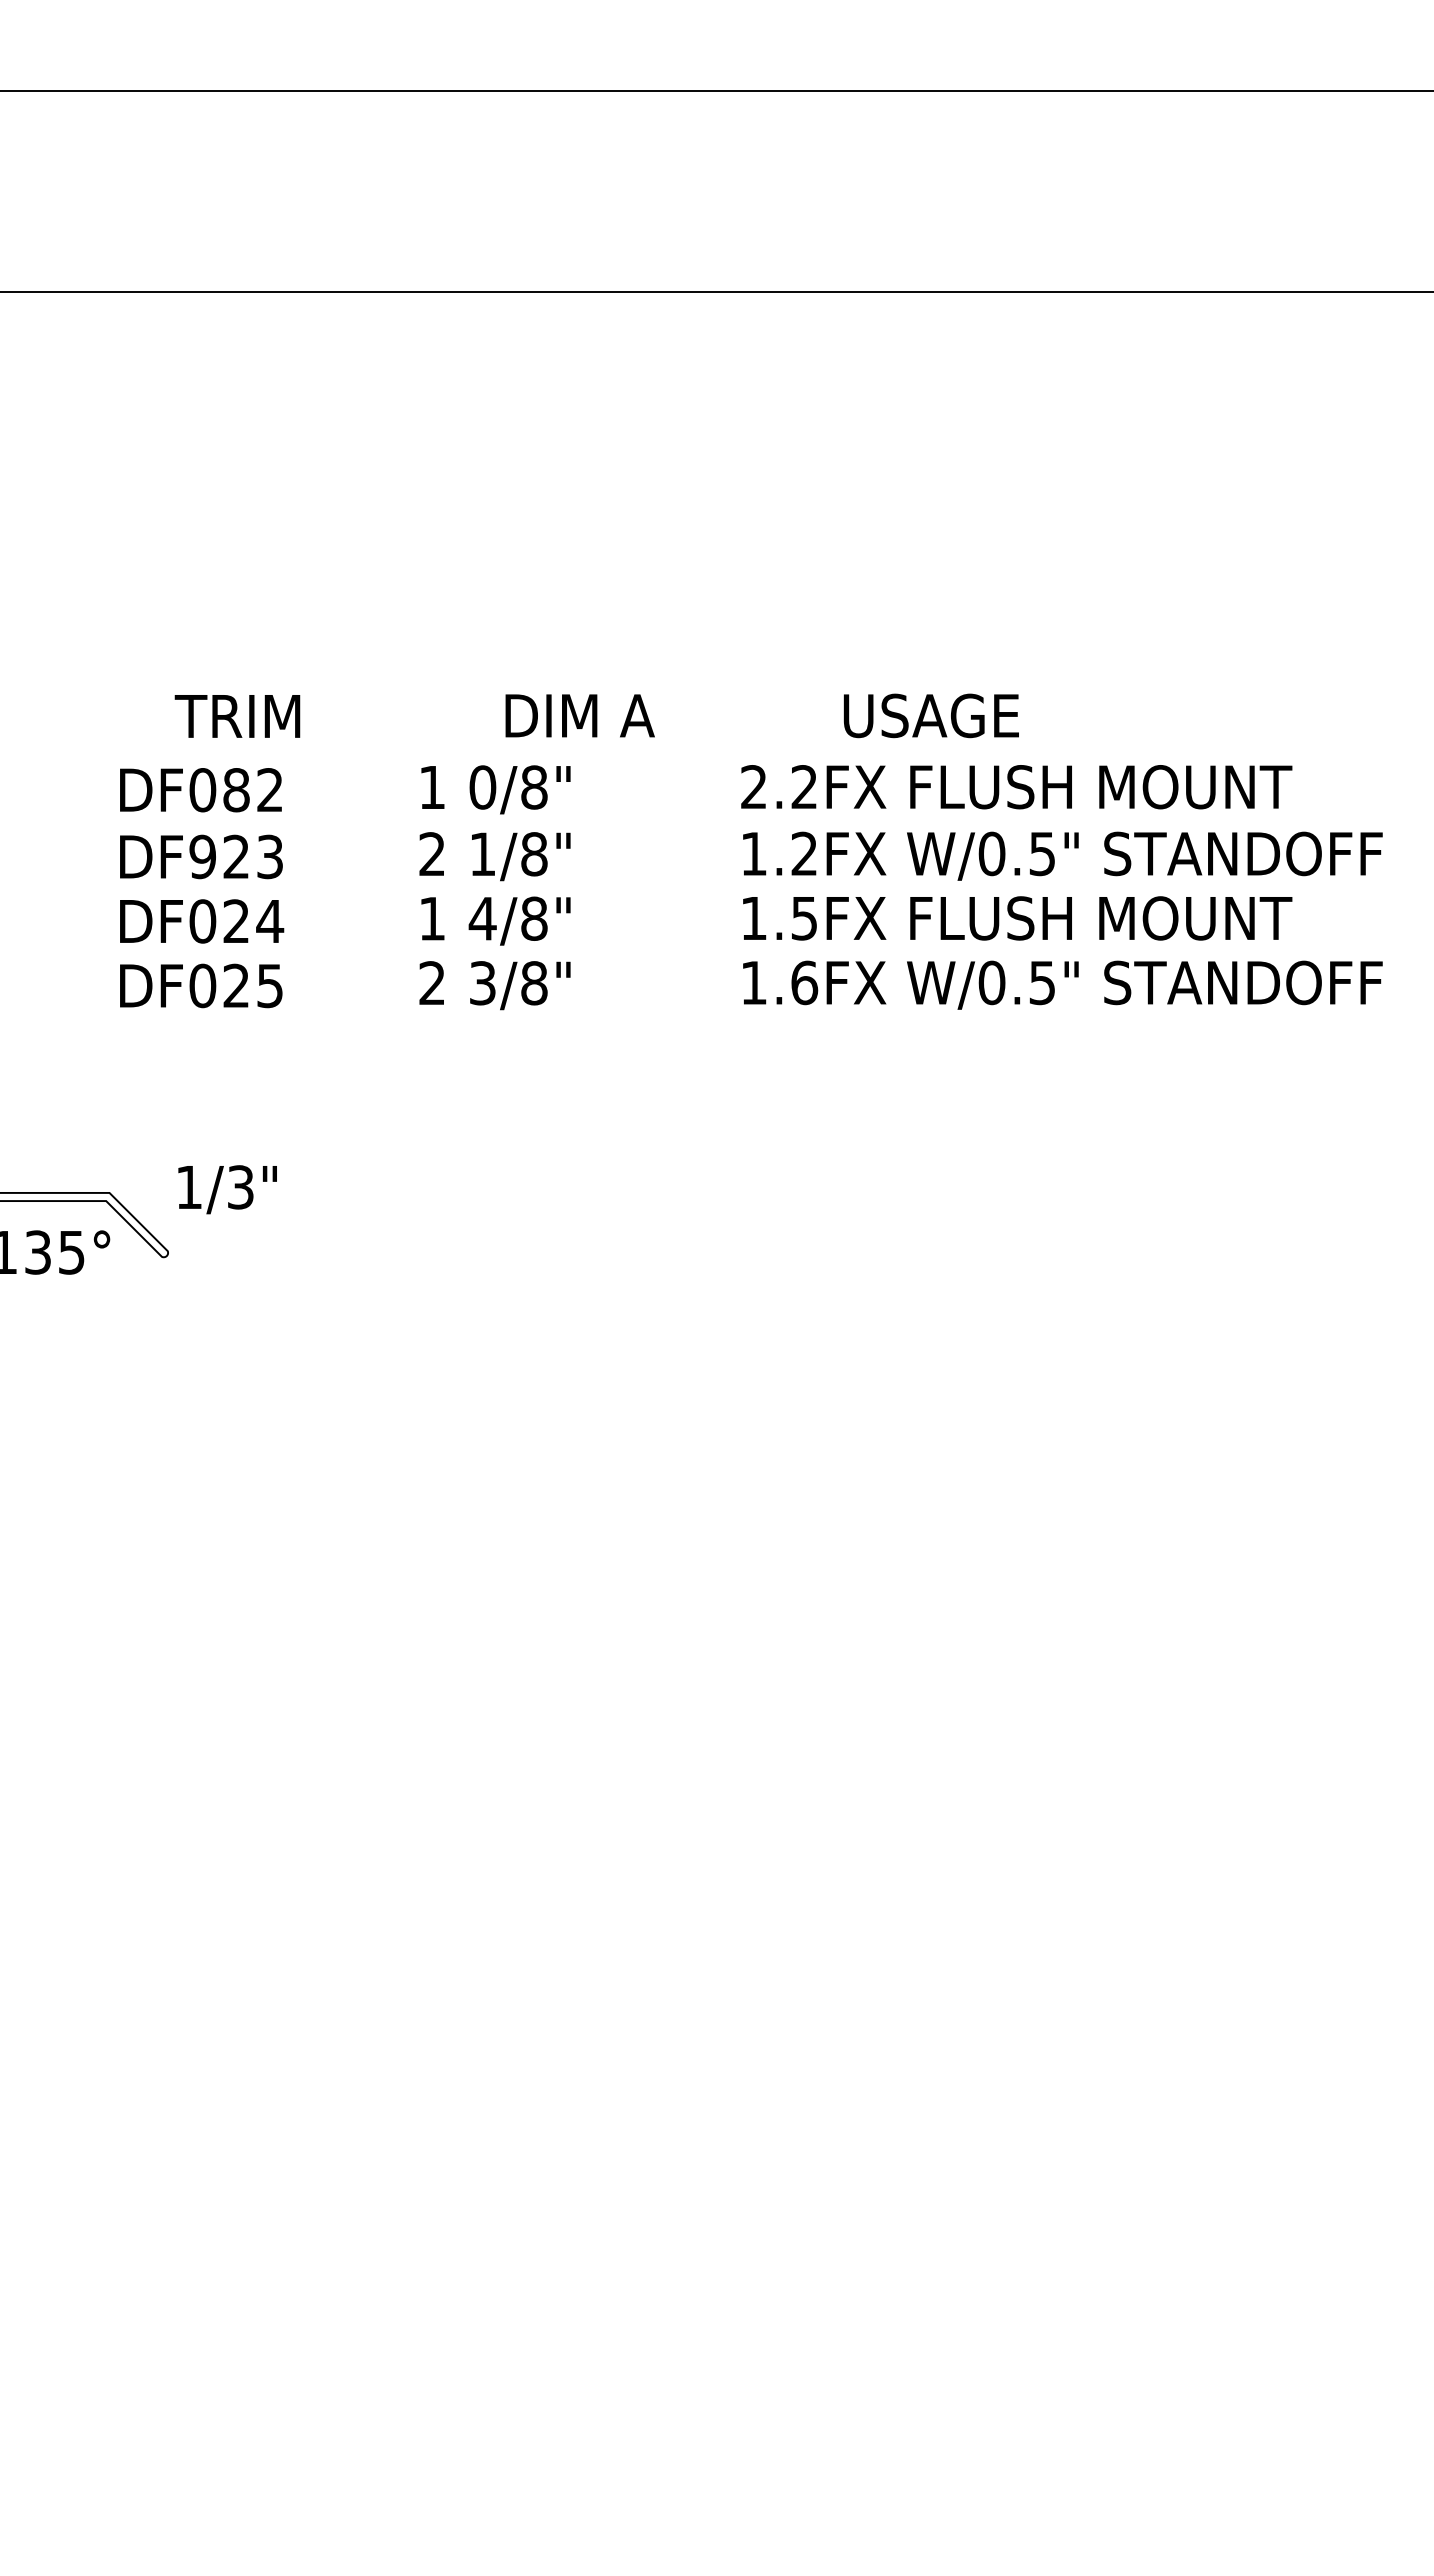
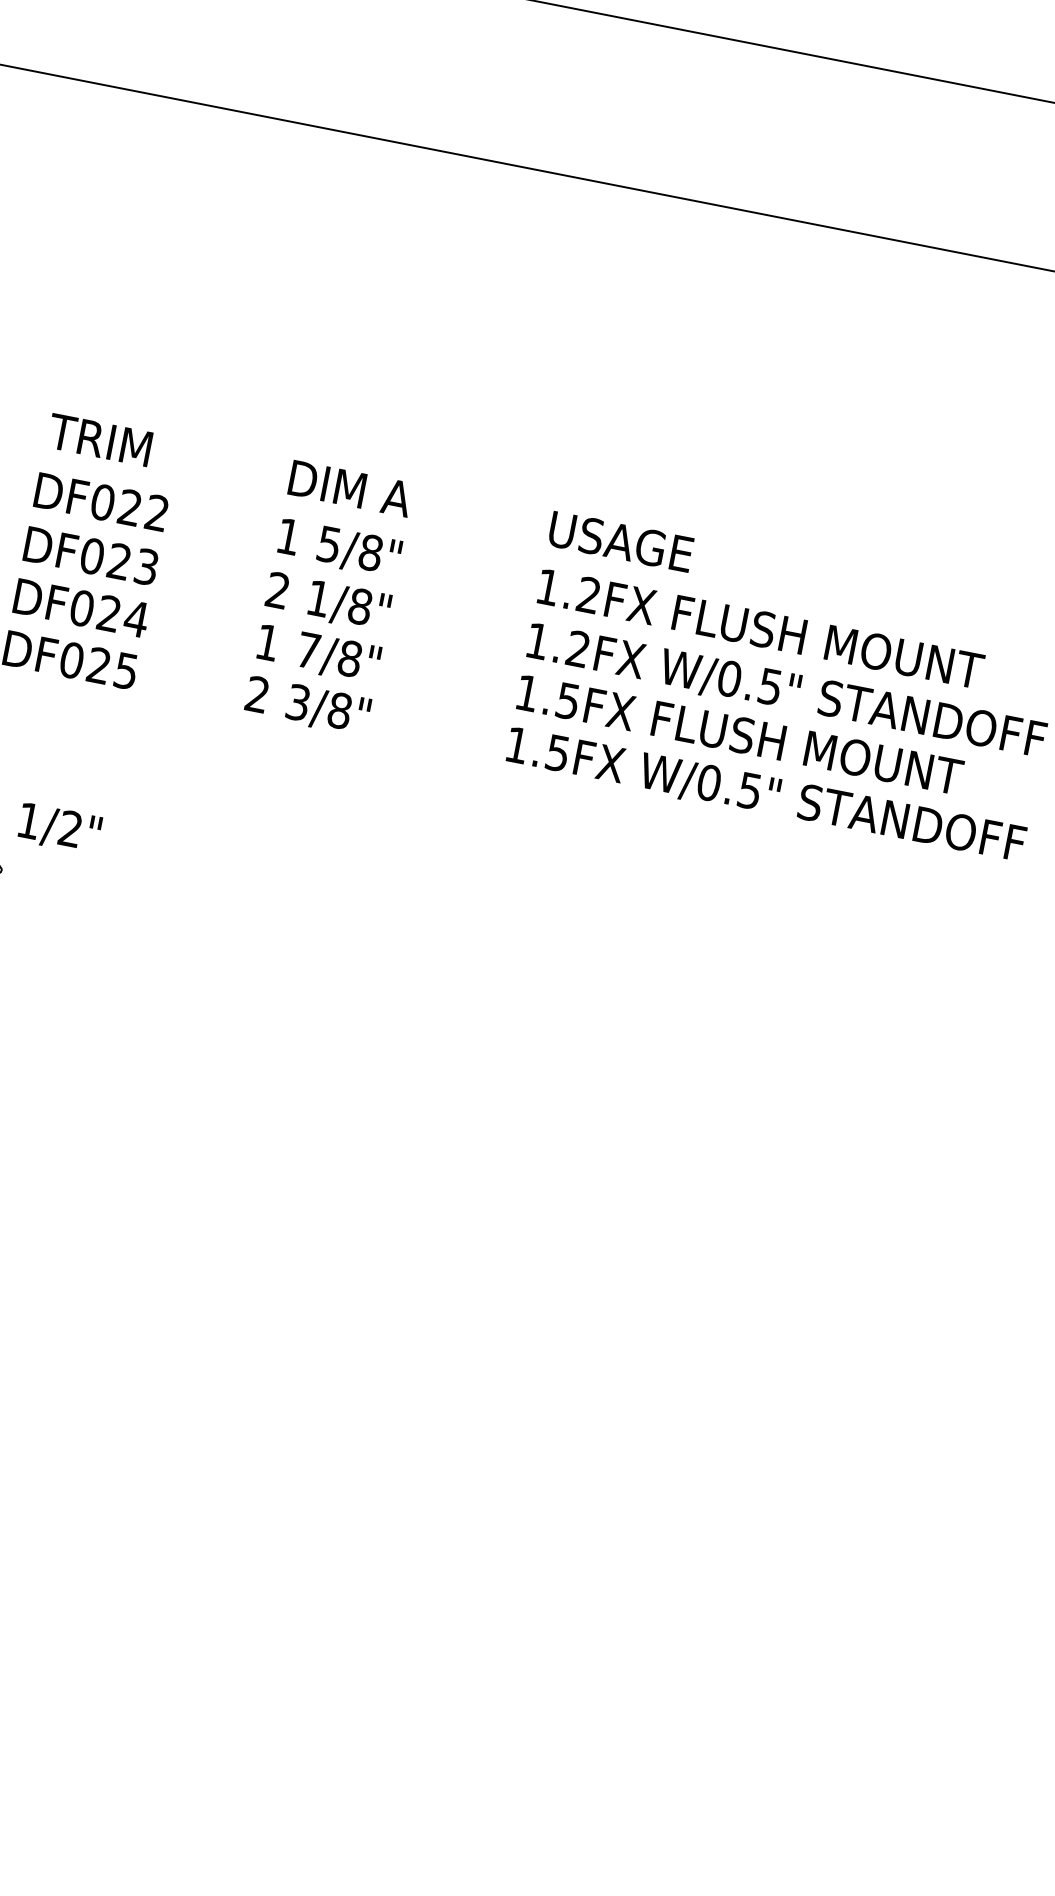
text: (579, 715) -> (350, 488), moved
text: (930, 715) -> (620, 541), moved
text: (237, 716) -> (99, 440), moved
text: (753, 786) -> (547, 586), 2.2FX -> 1.2FX
text: (482, 787) -> (329, 544), 0/8" -> 5/8"
text: (236, 790) -> (130, 508), DF082 -> DF022
text: (202, 856) -> (92, 555), DF923 -> DF023
text: (482, 918) -> (308, 650), 4/8" -> 7/8"
text: (804, 982) -> (557, 752), 1.6FX -> 1.5FX
text: (240, 1187) -> (70, 829), 1/3" -> 1/2"

